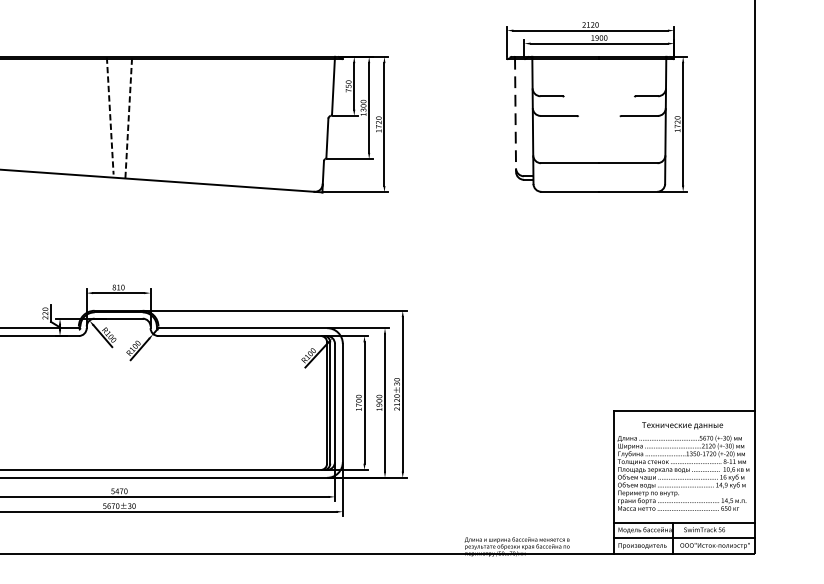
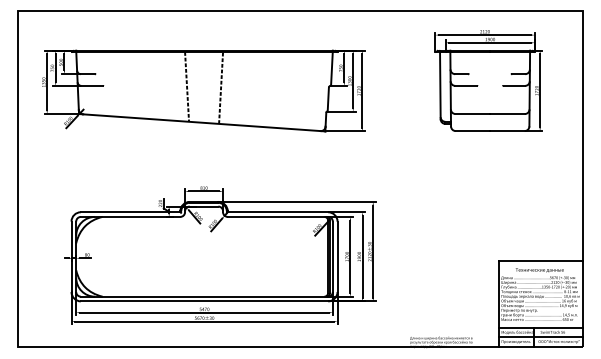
line: (110, 115) -> (187, 86), moved
line: (515, 115) -> (440, 85), dashed -> solid
line: (129, 116) -> (221, 87), moved

